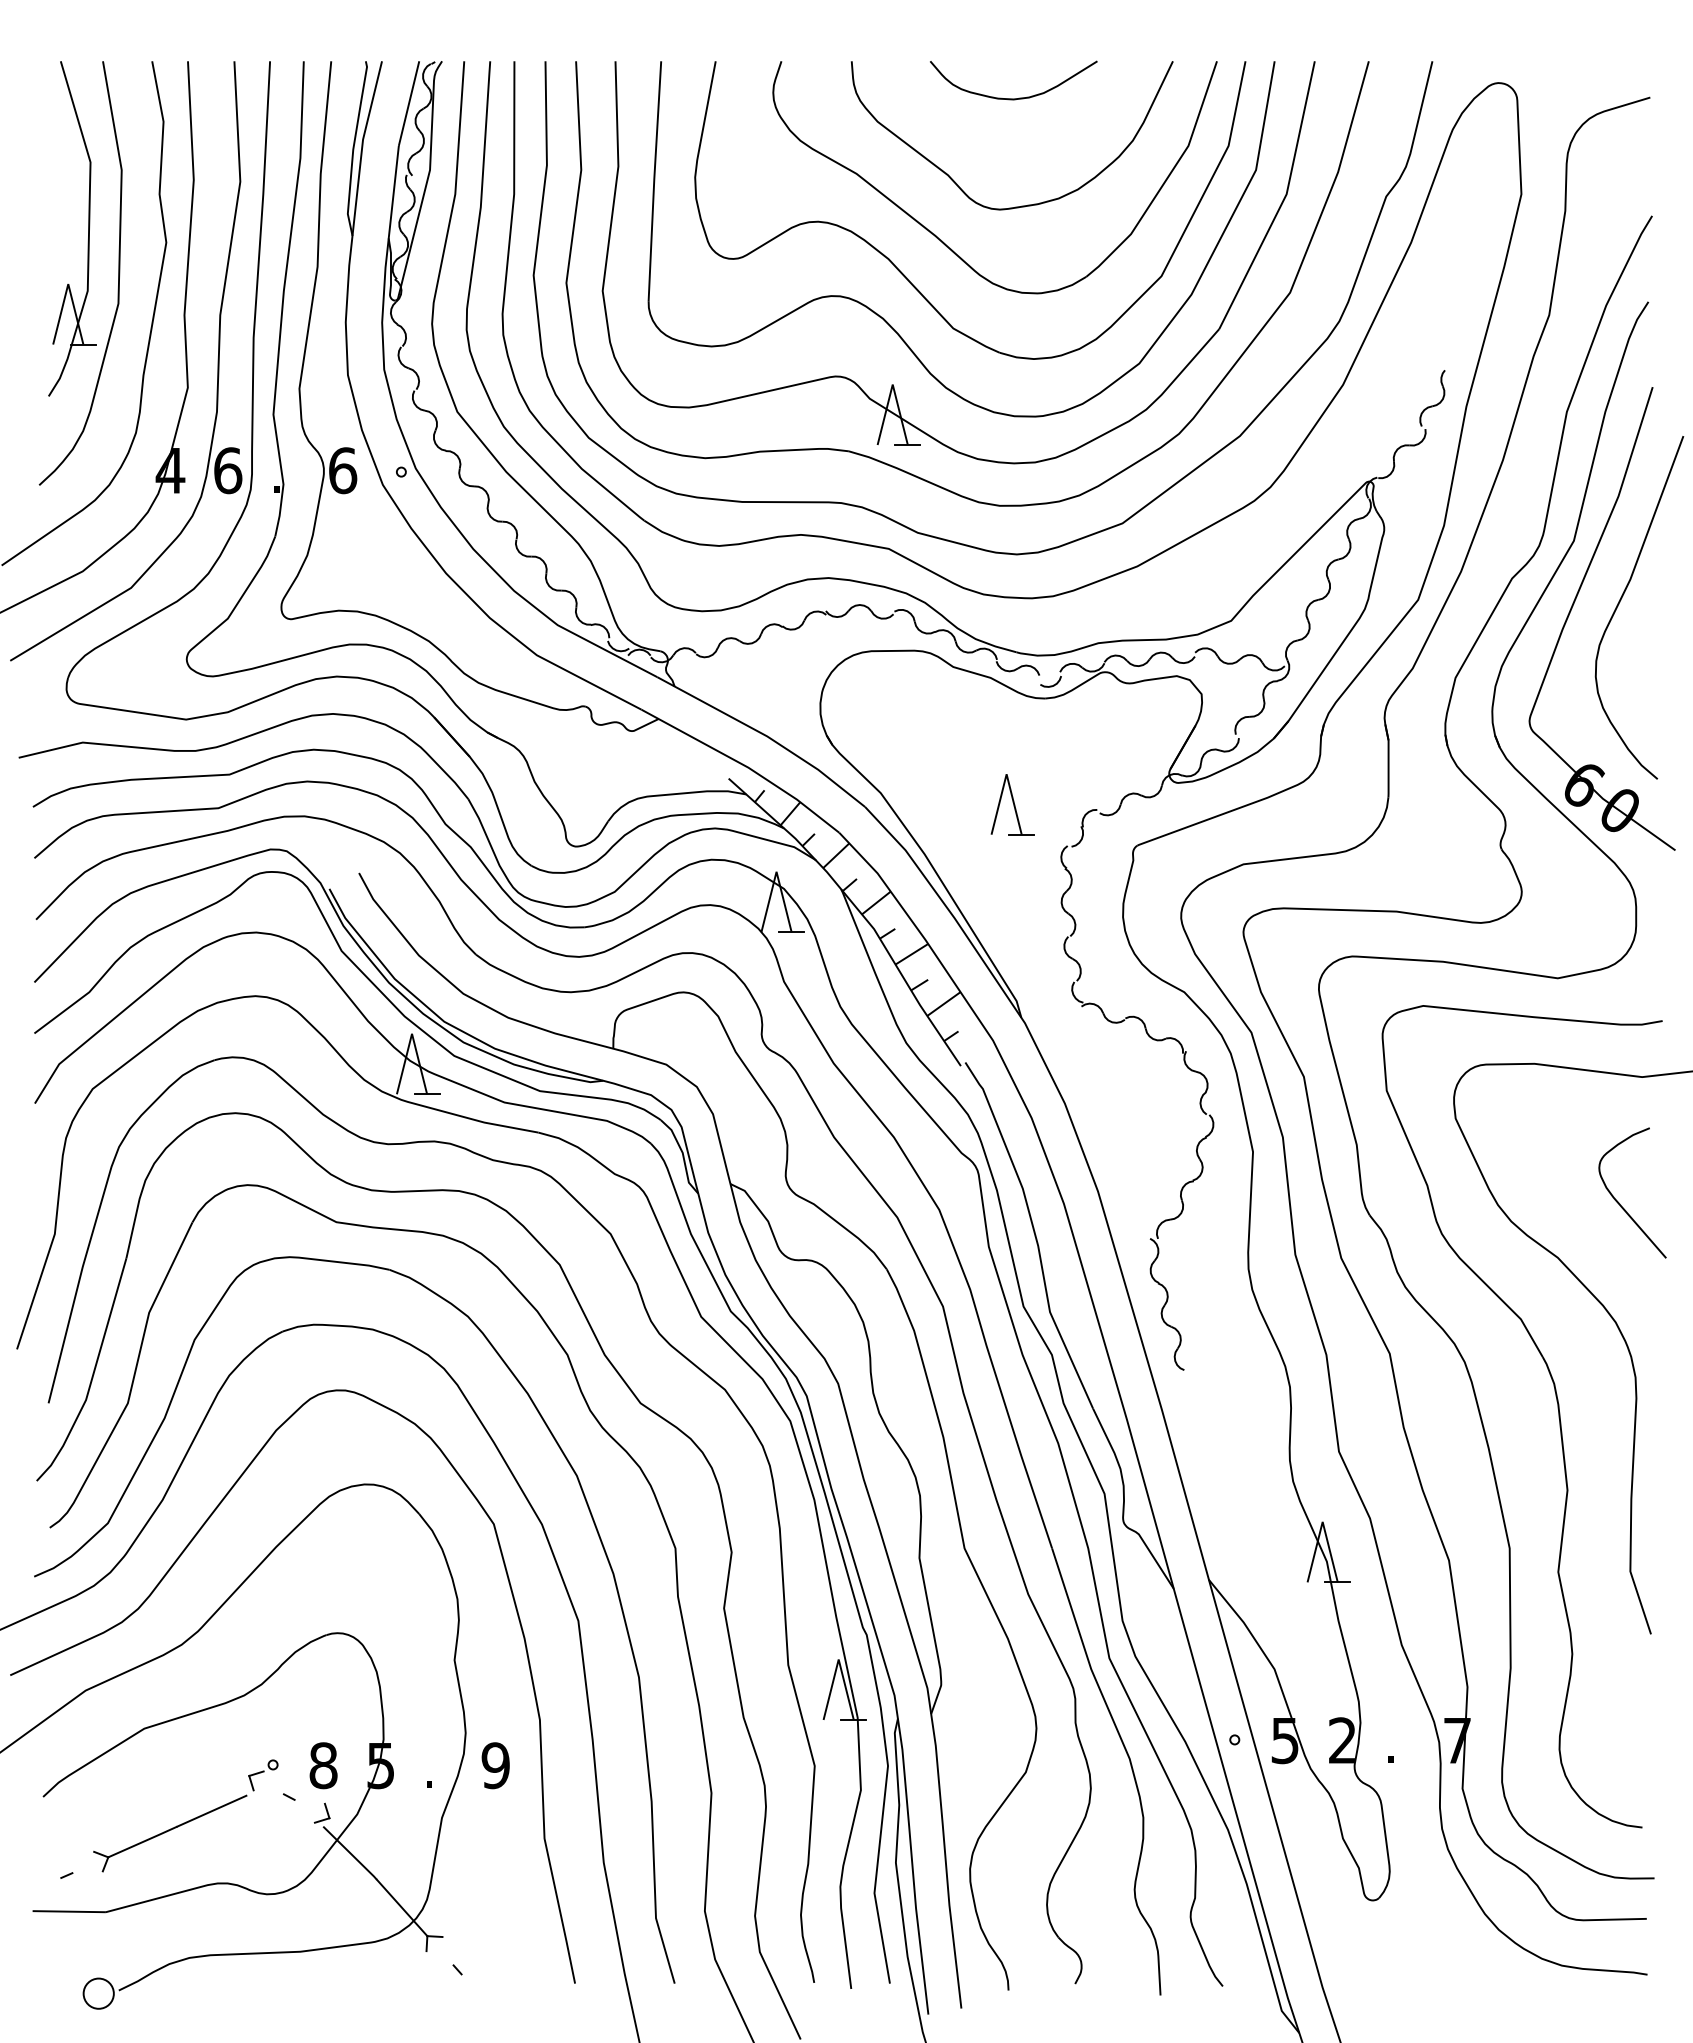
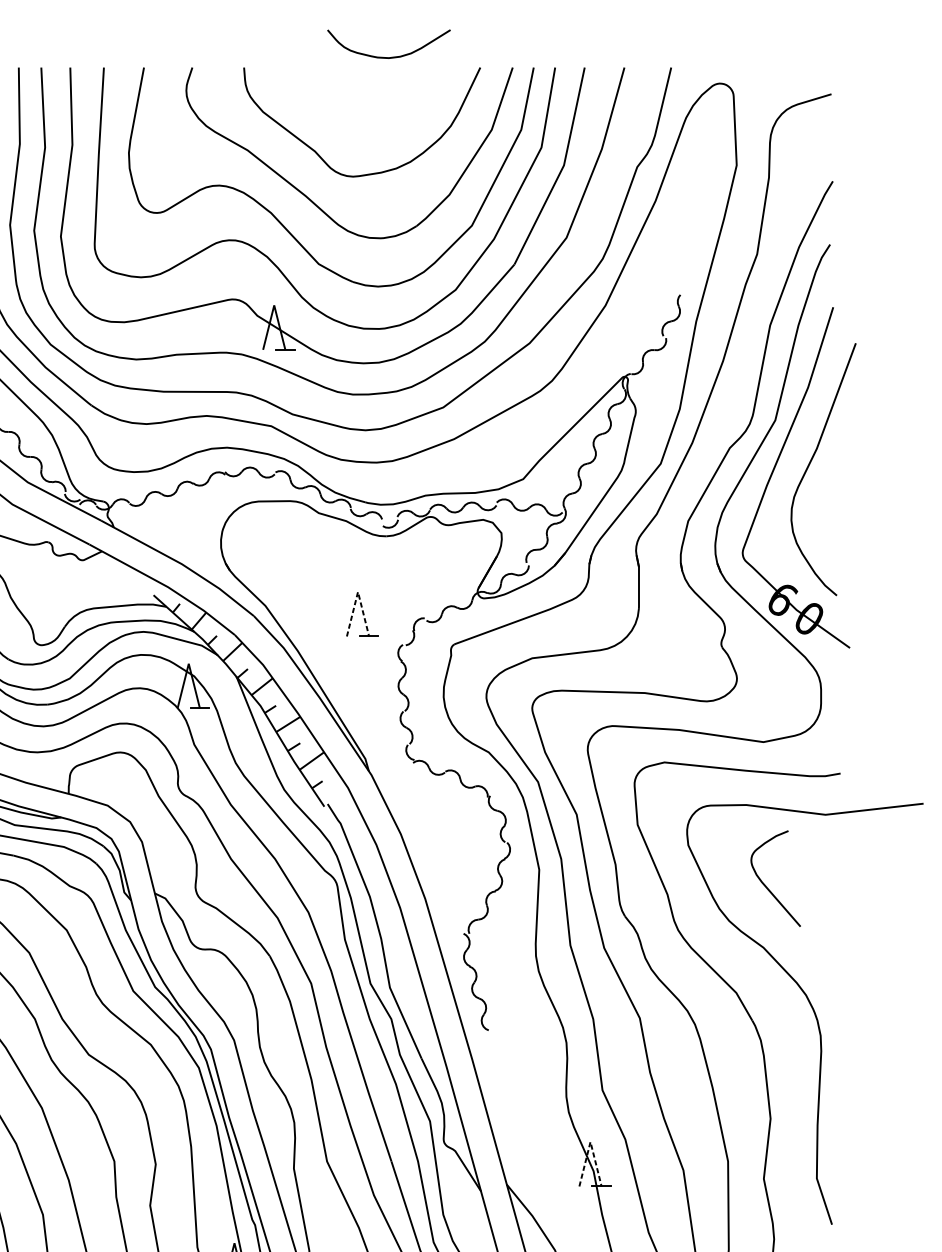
curve: (1013, 98) -> (388, 57), moved
line: (1006, 774) -> (357, 592), solid -> dashed
curve: (1620, 1203) -> (766, 886), moved
line: (1322, 1521) -> (590, 1141), solid -> dashed

